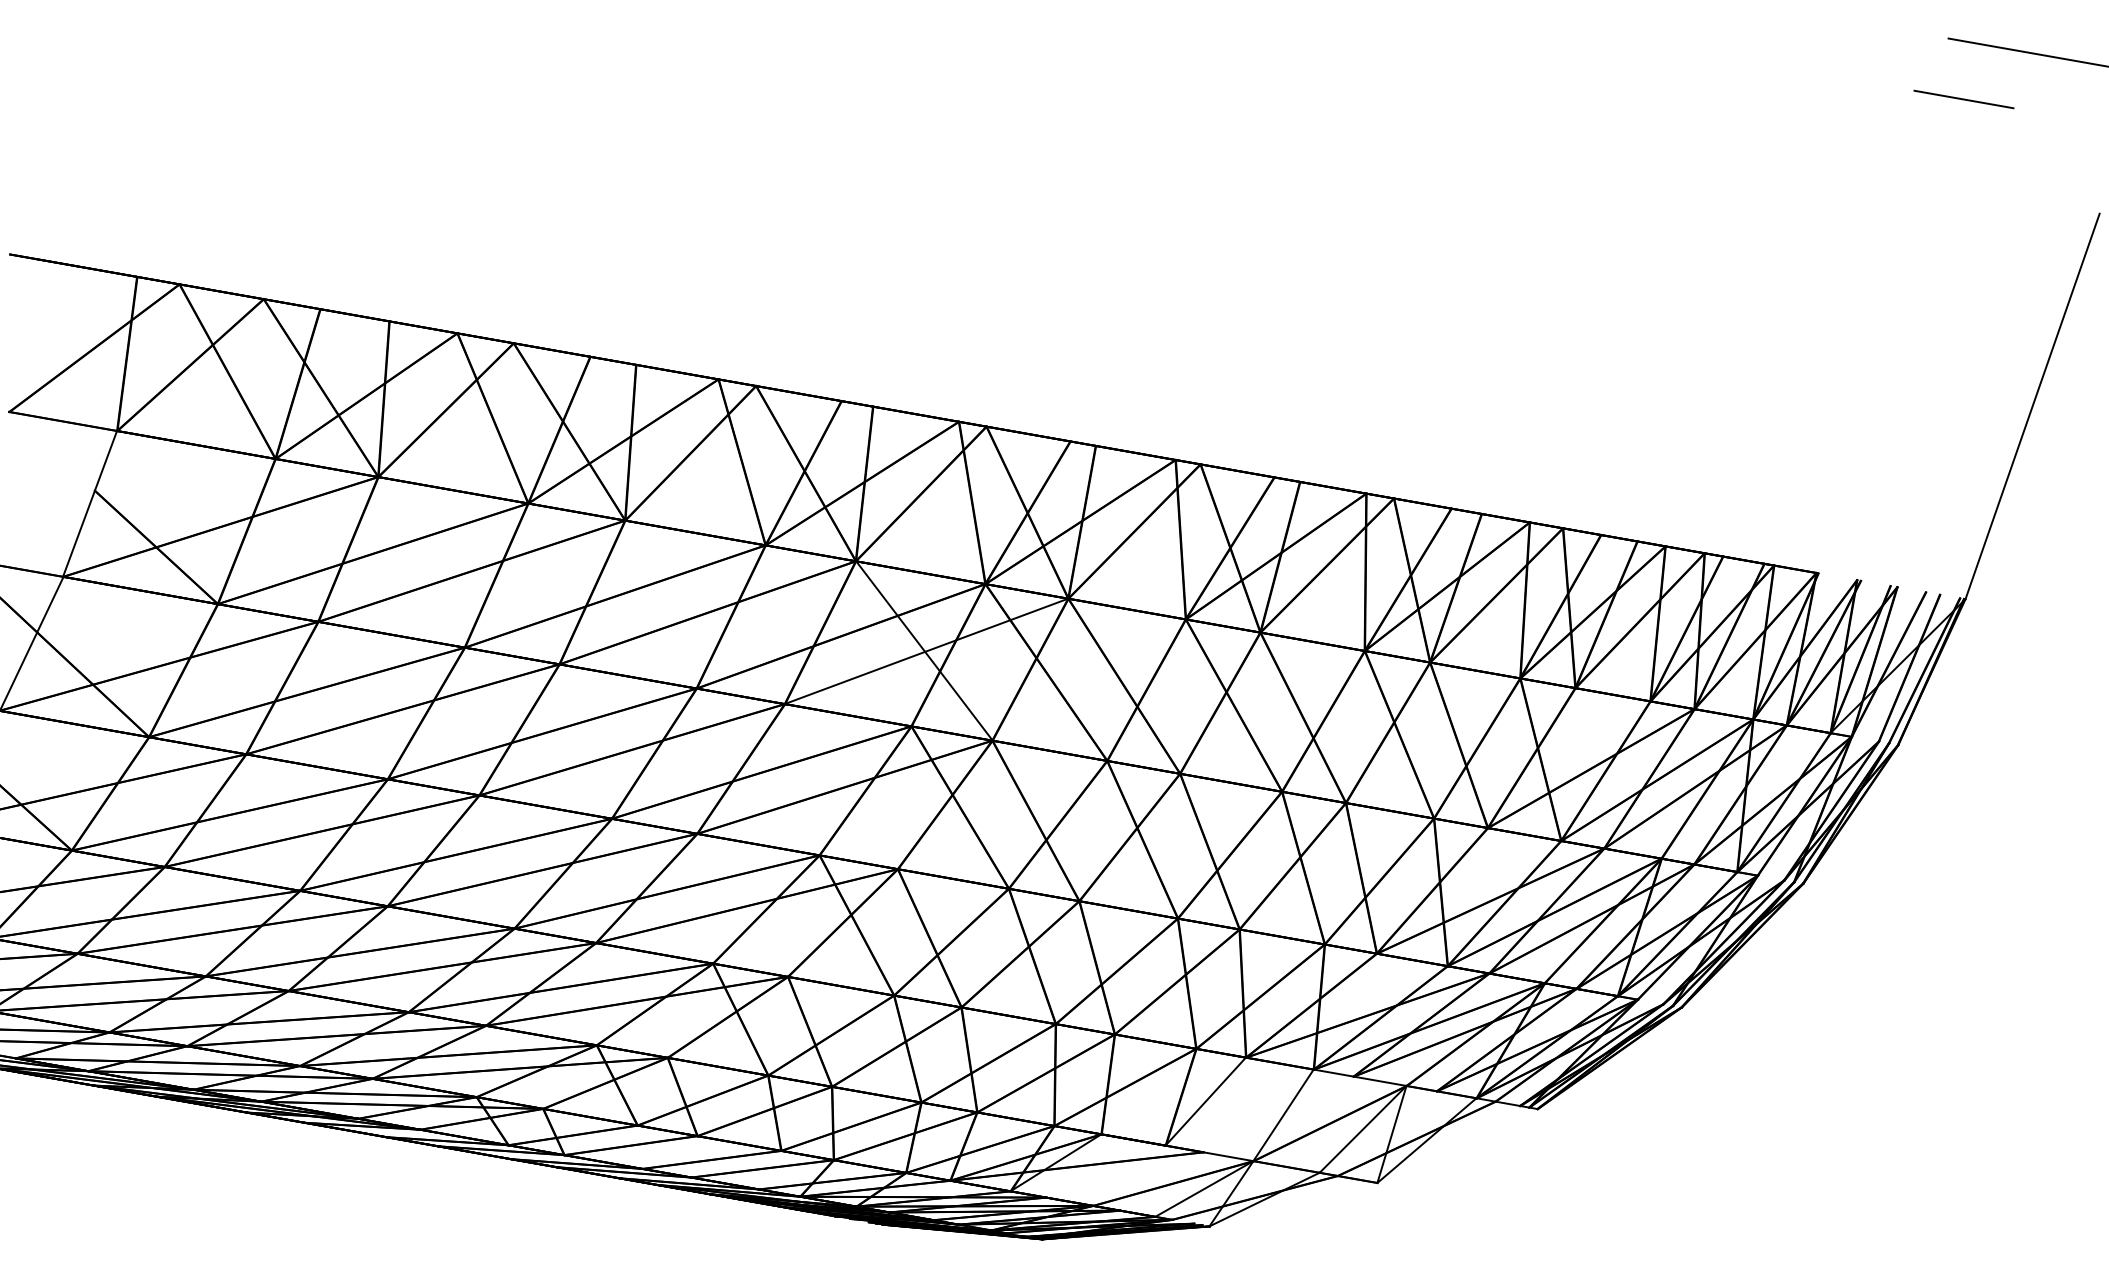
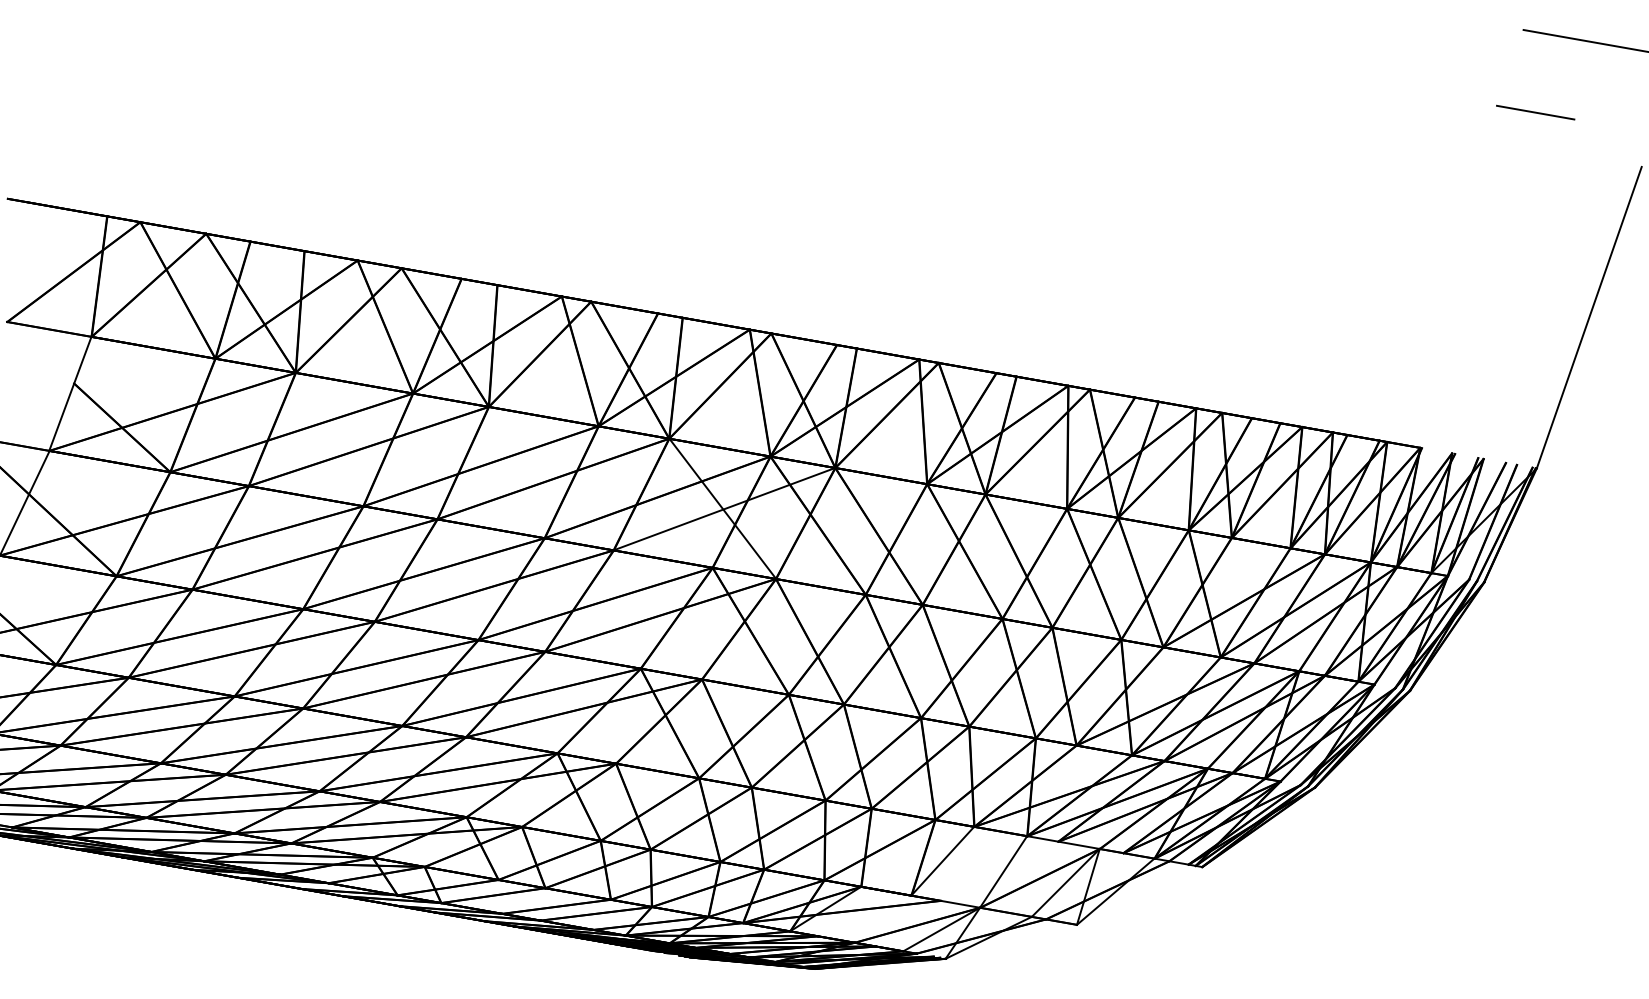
line: (1963, 99) -> (1535, 112), moved

